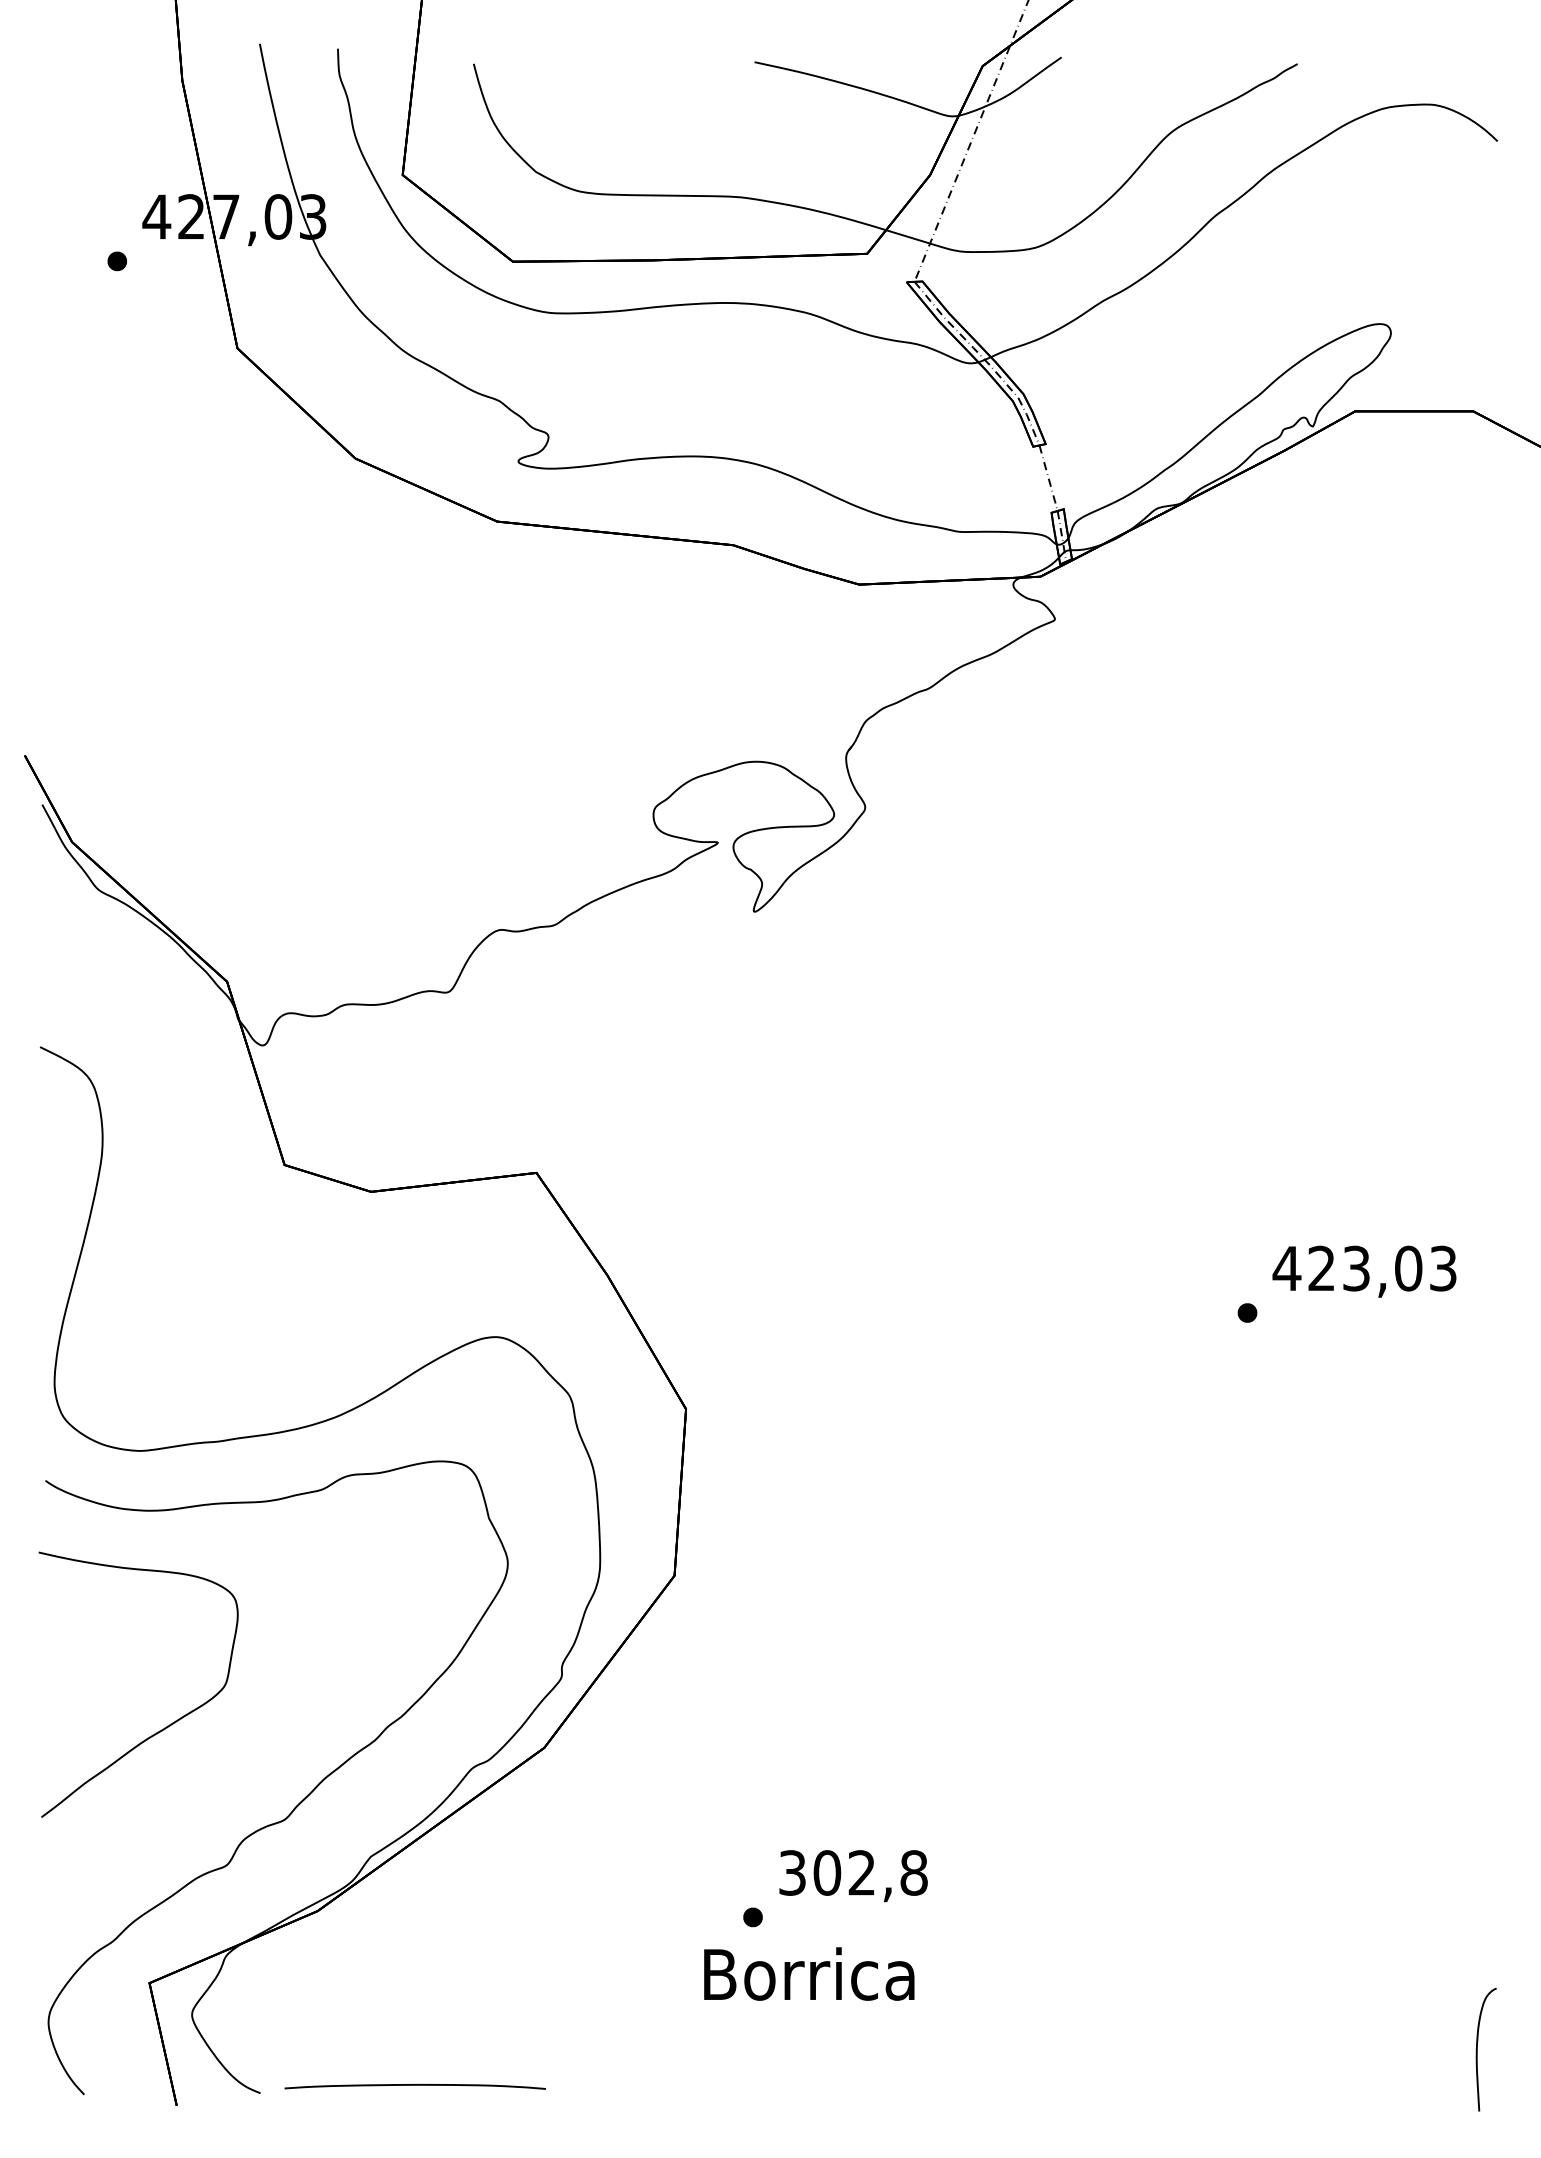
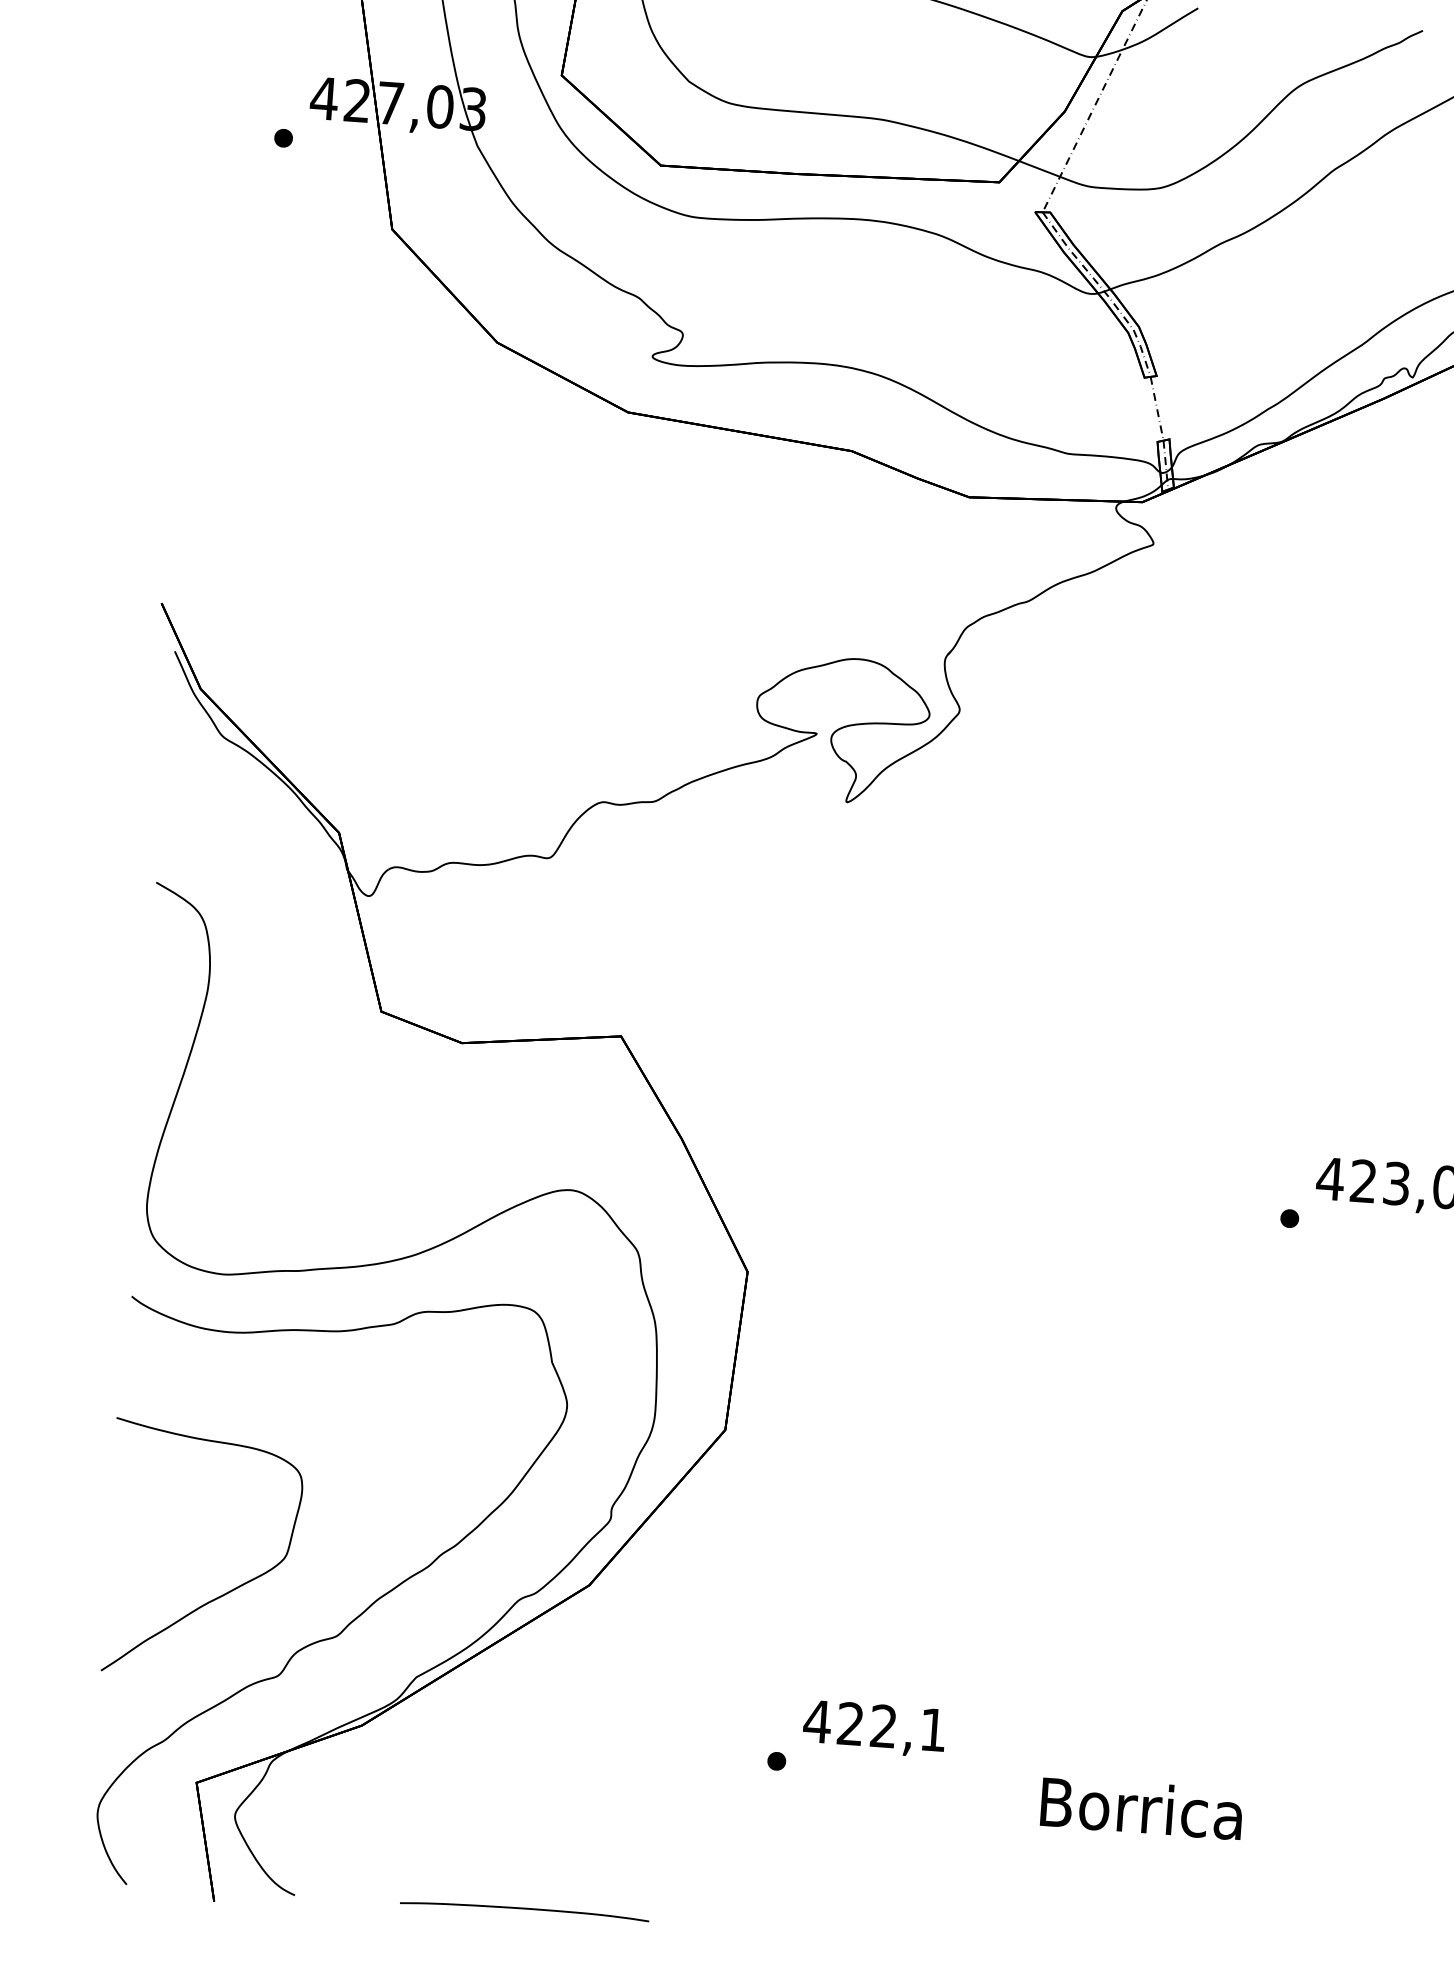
curve: (167, 1725) -> (227, 1591), moved
text: (852, 1872) -> (874, 1725), 302,8 -> 422,1
text: (809, 1973) -> (1142, 1807), moved
curve: (414, 2085) -> (524, 1909), moved

